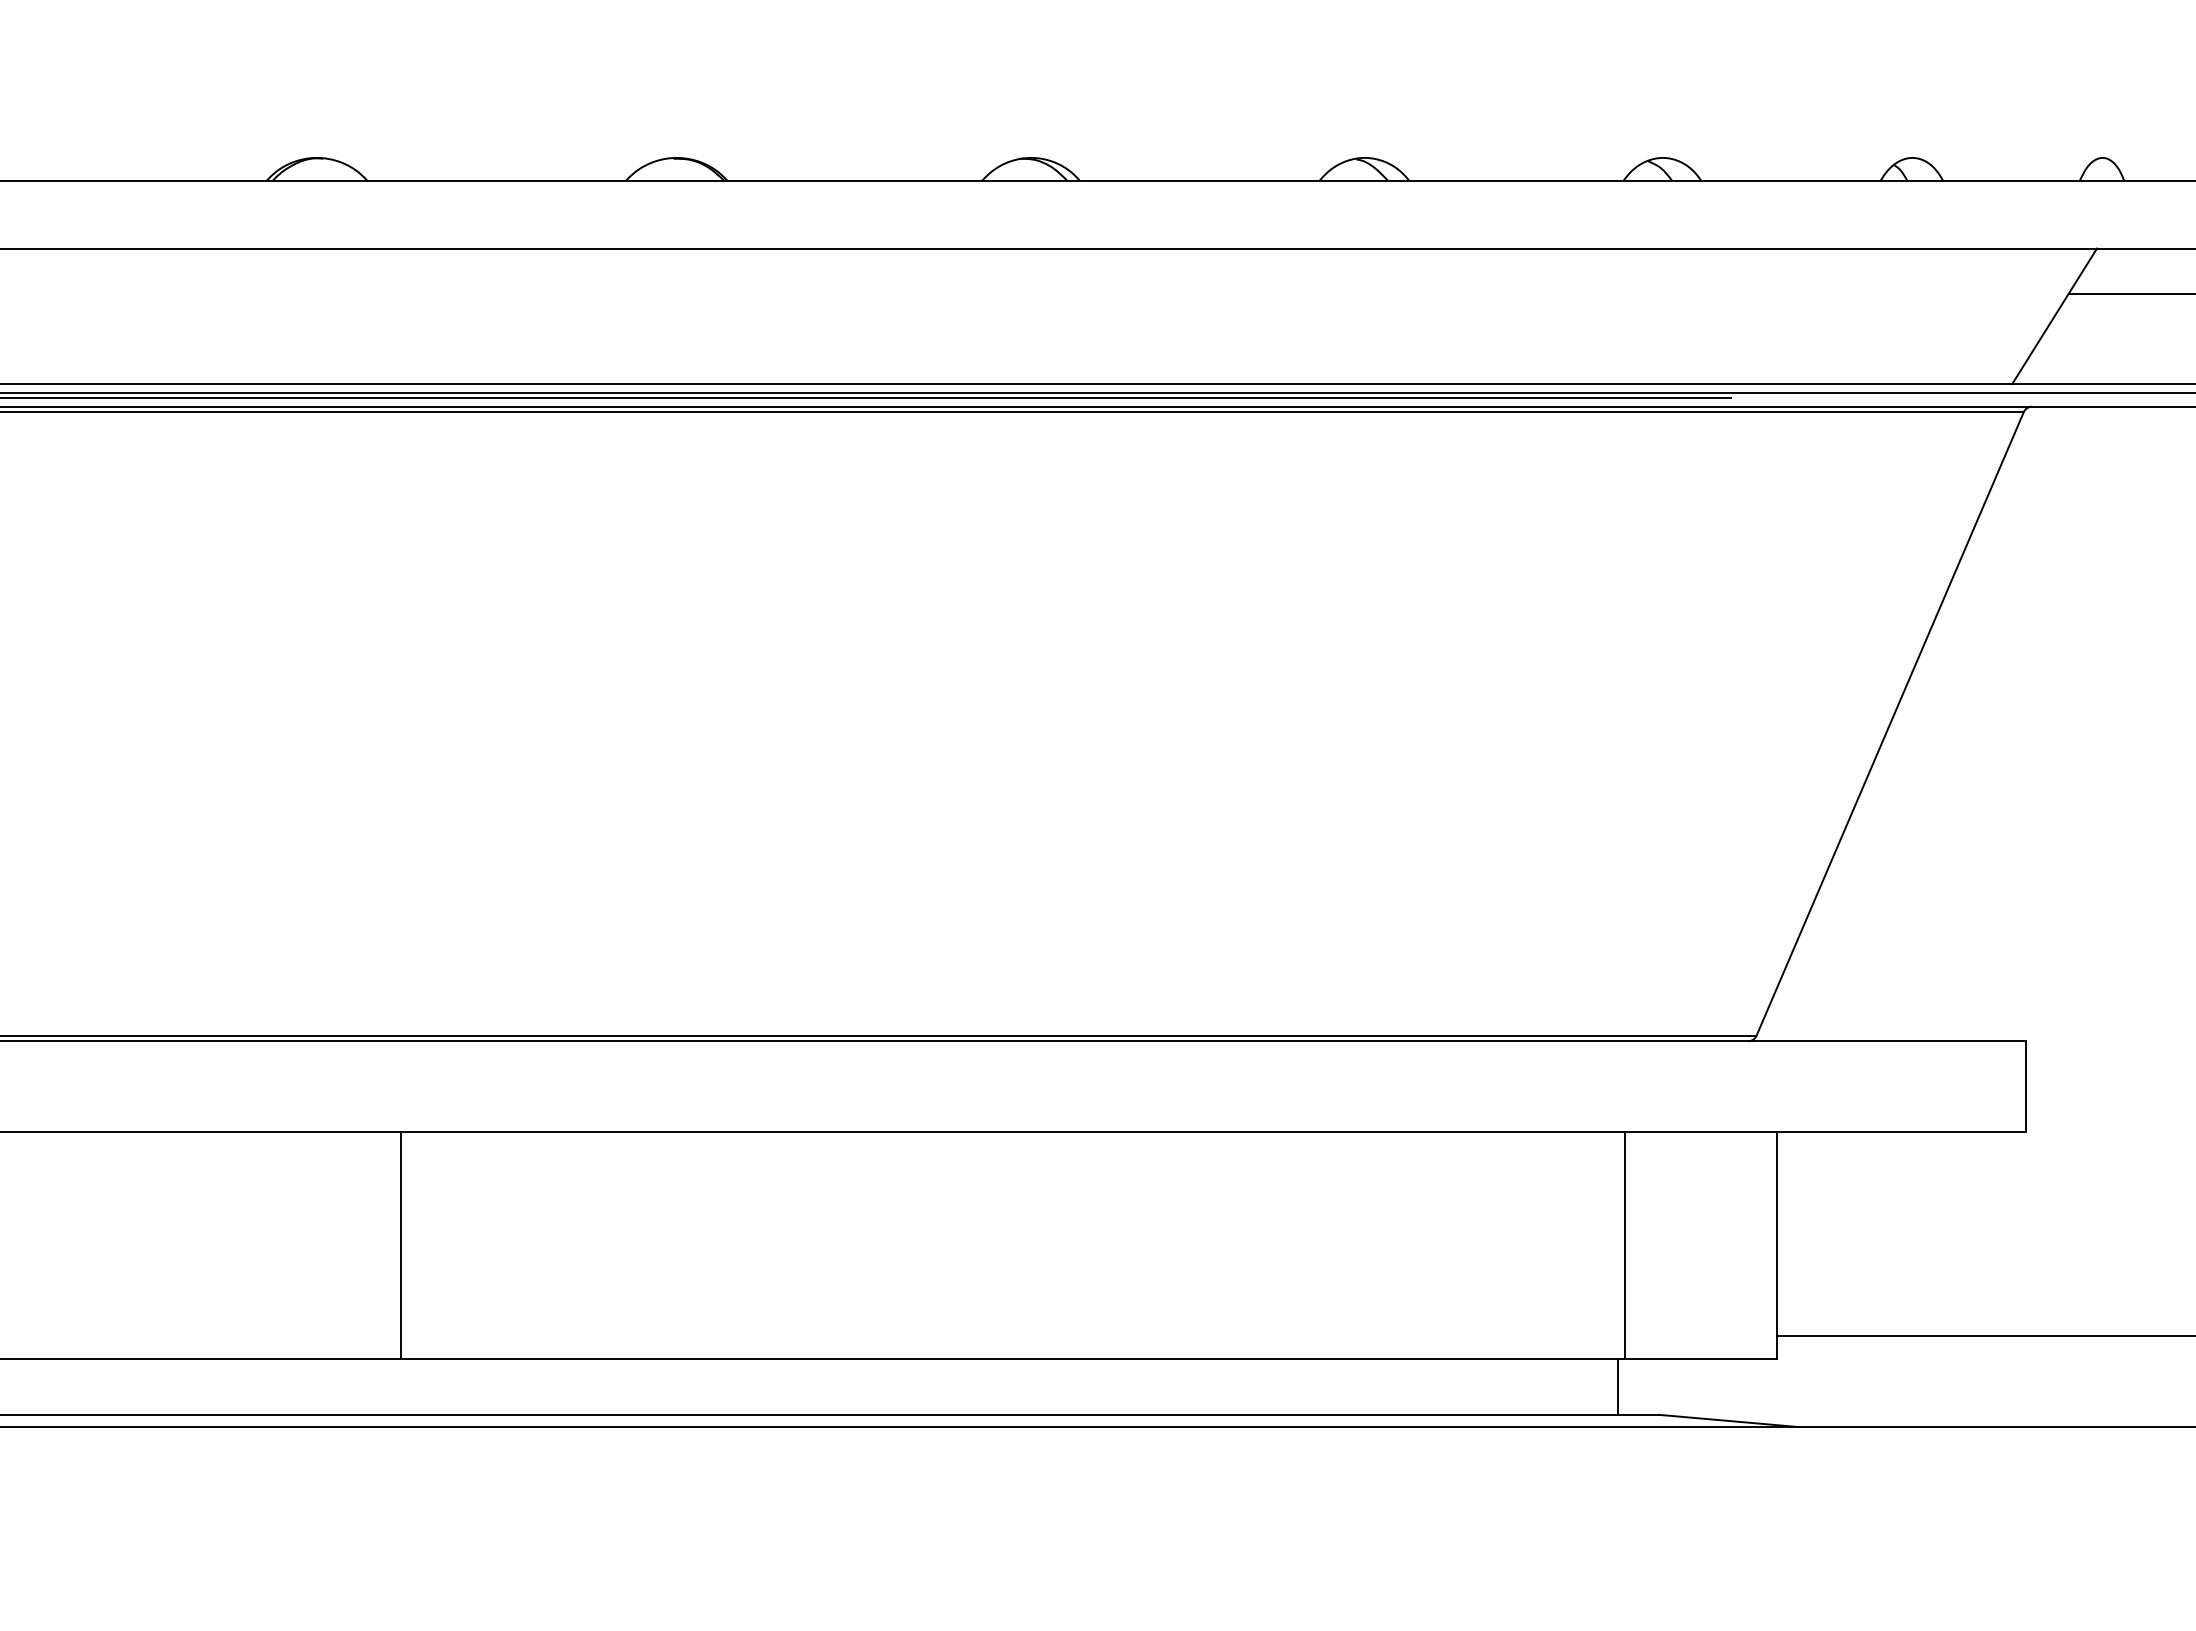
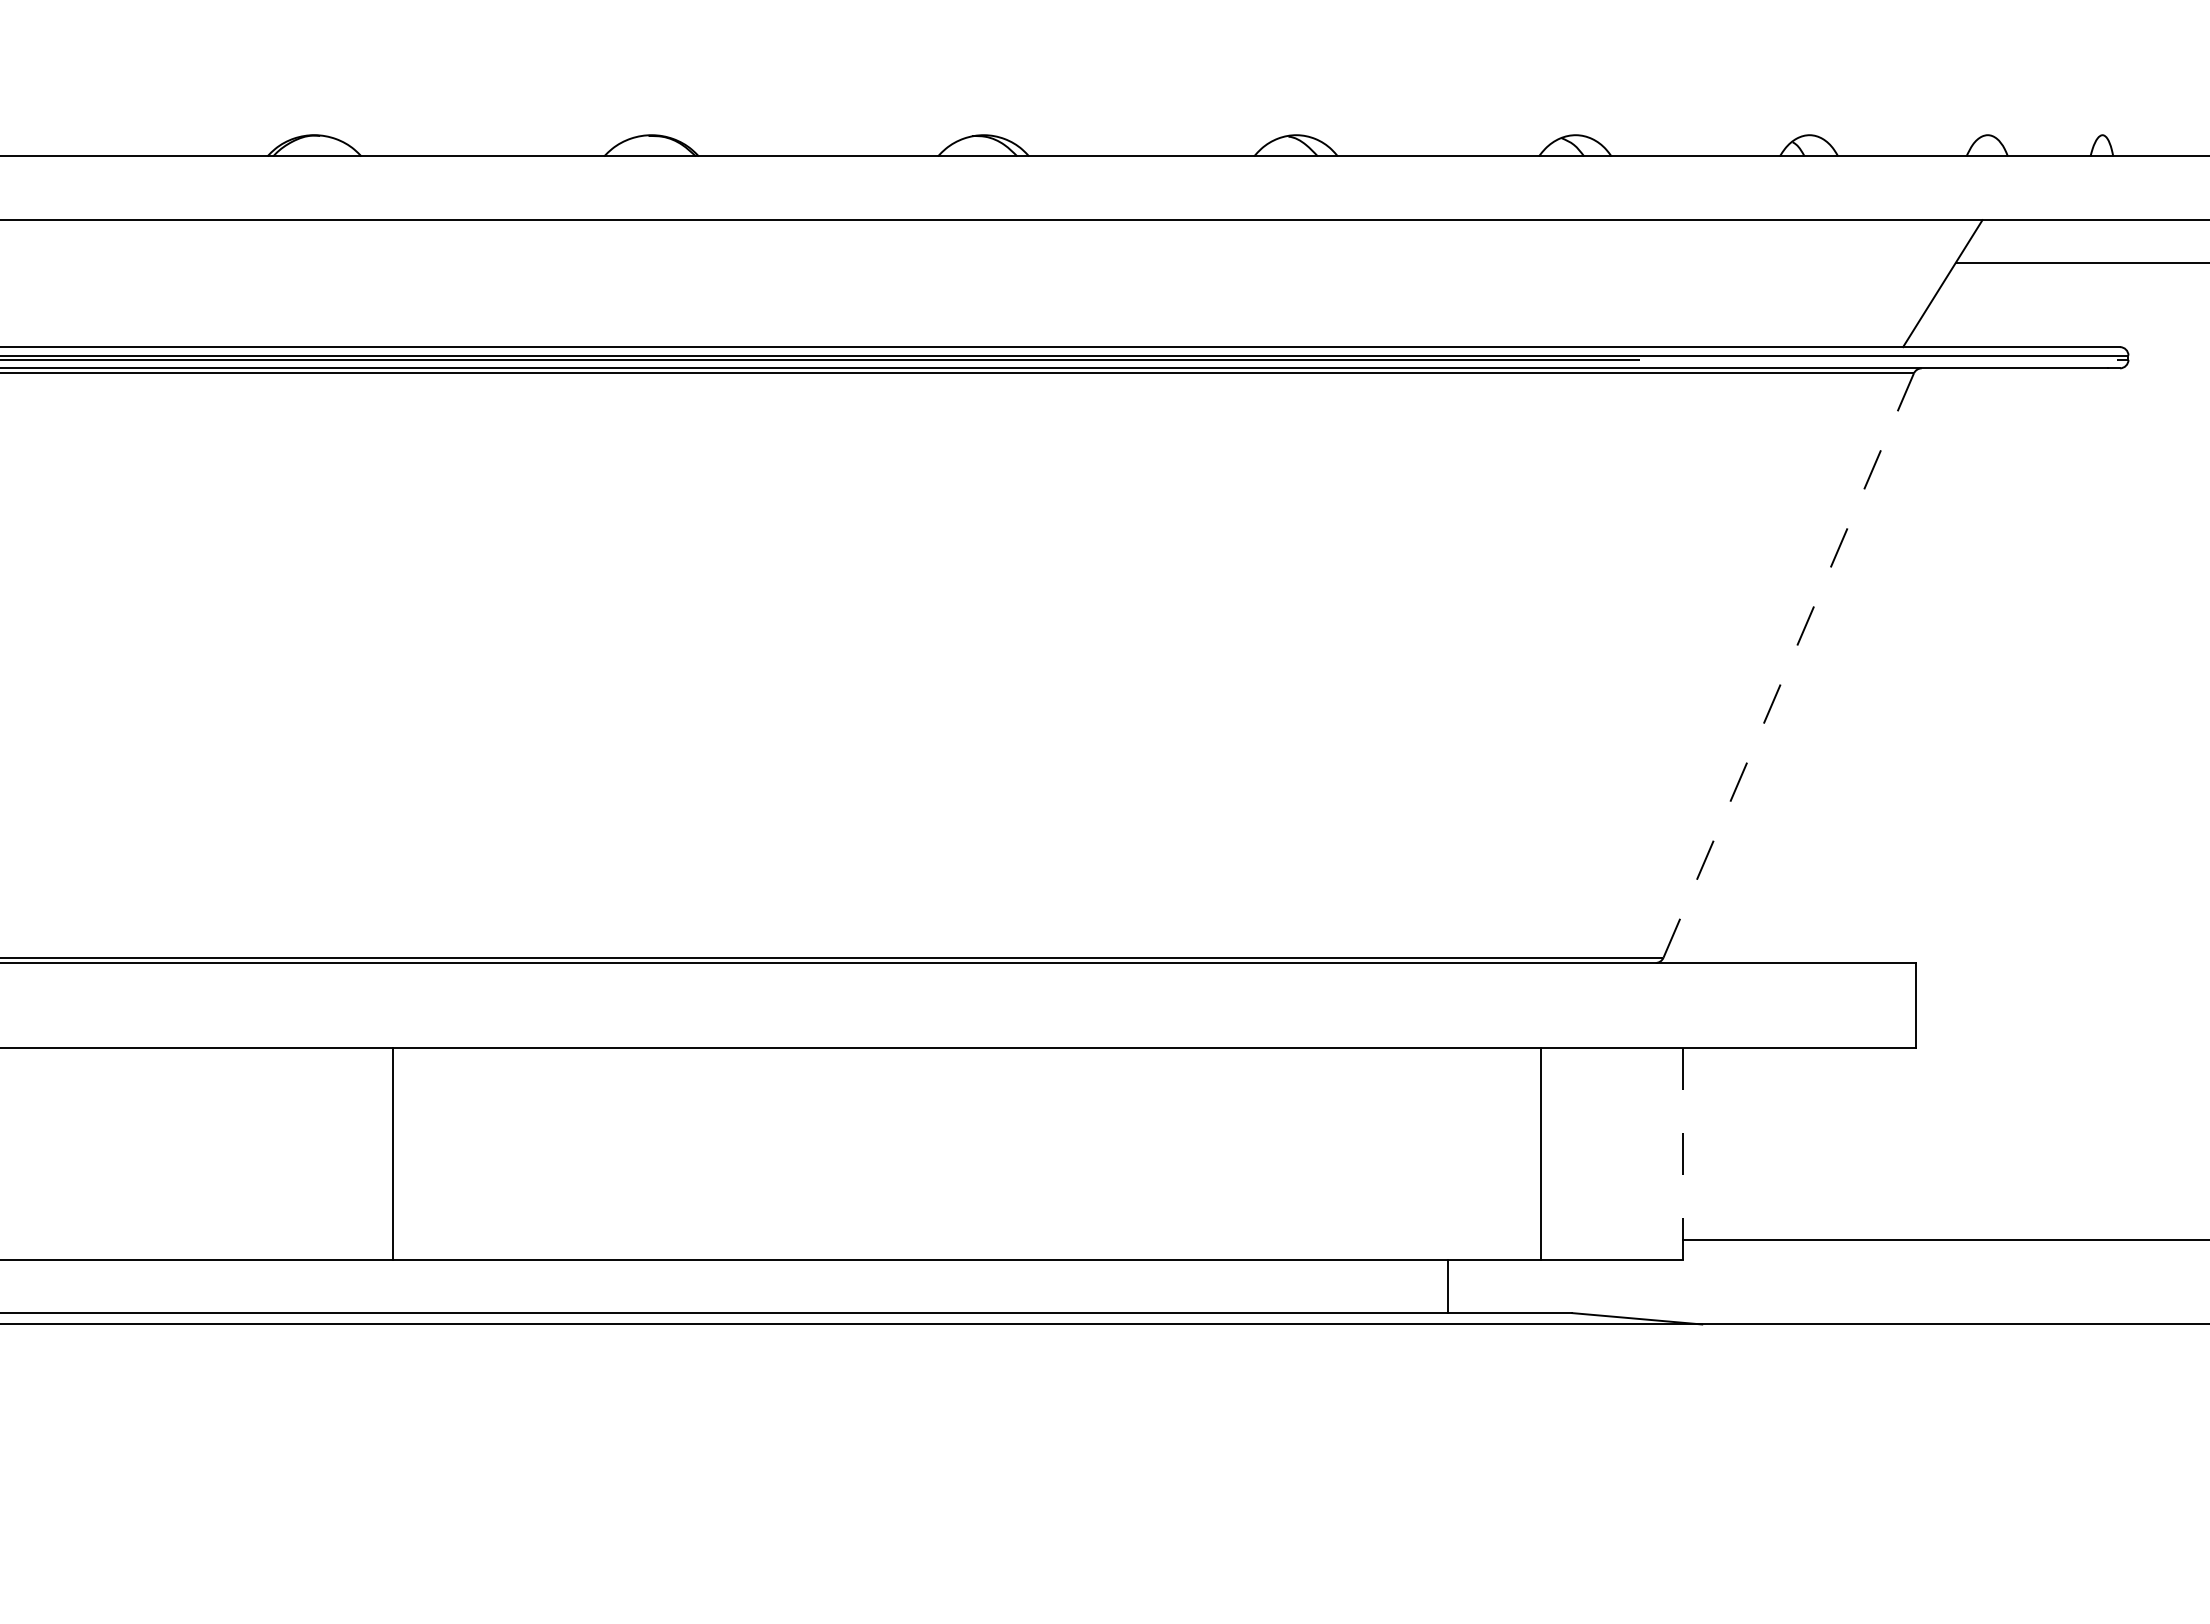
line: (1889, 723) -> (1788, 665), solid -> dashed
line: (1776, 1244) -> (1682, 1153), solid -> dashed
line: (1617, 1386) -> (1447, 1286), moved

